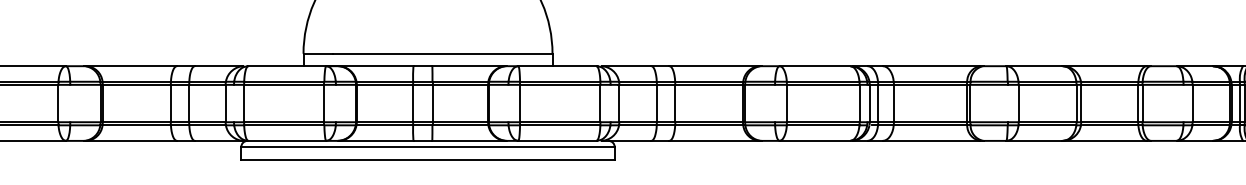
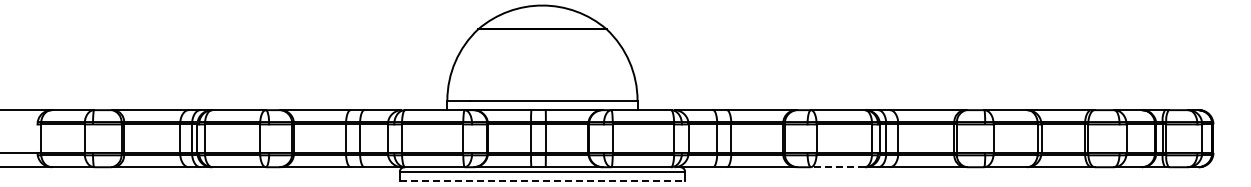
line: (815, 141) -> (838, 167), solid -> dashed
line: (428, 159) -> (542, 181), solid -> dashed

